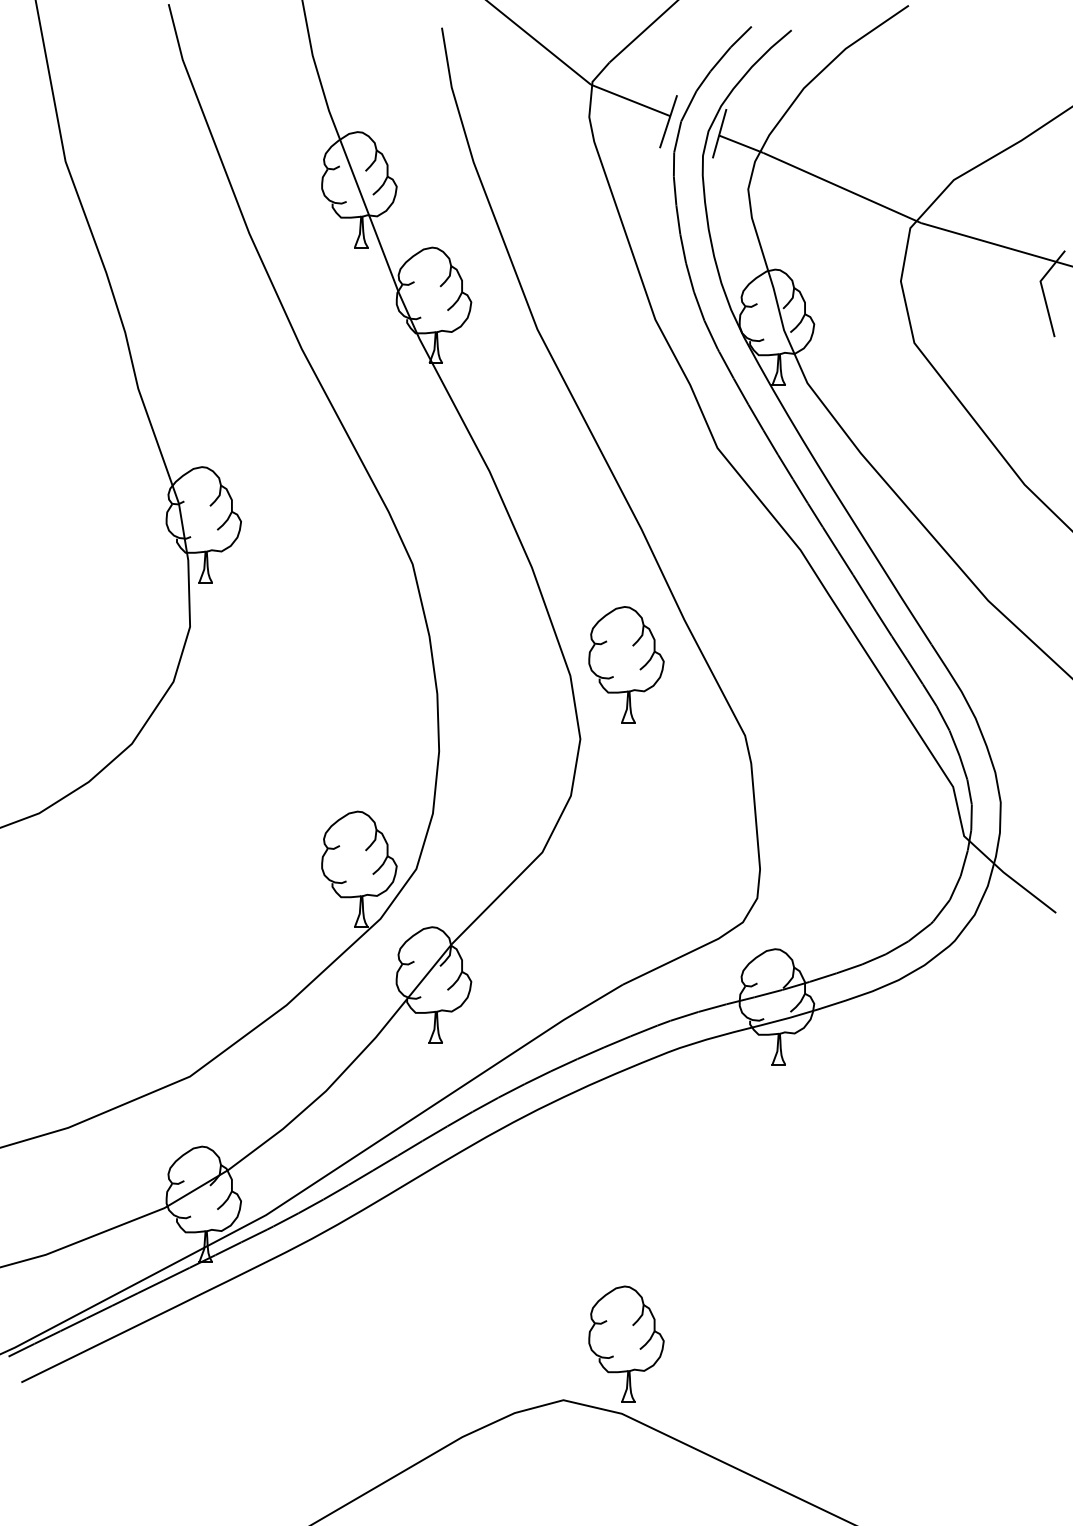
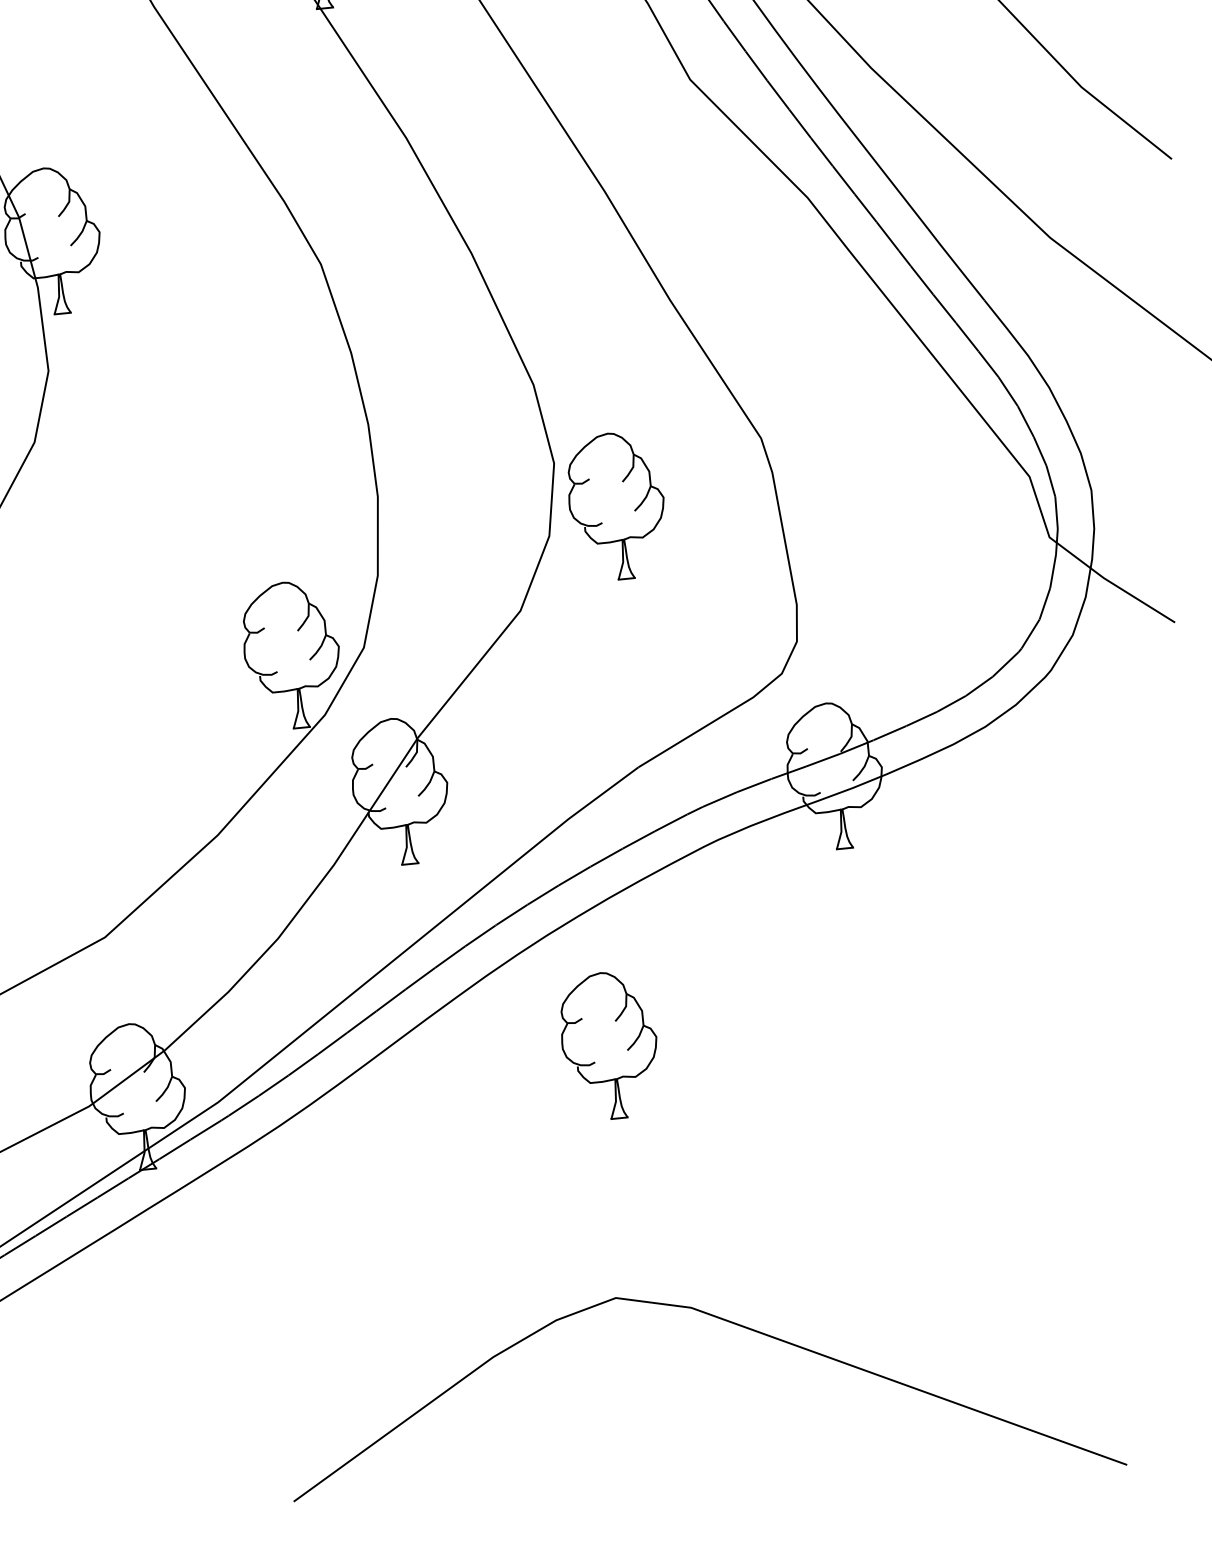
part: (626, 664) -> (617, 505), moved
part: (626, 1343) -> (609, 1044), moved

